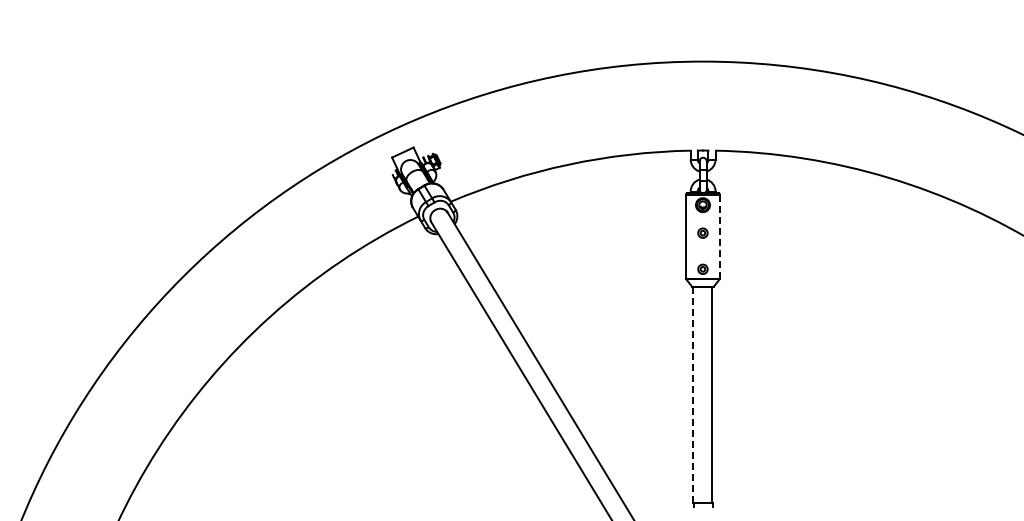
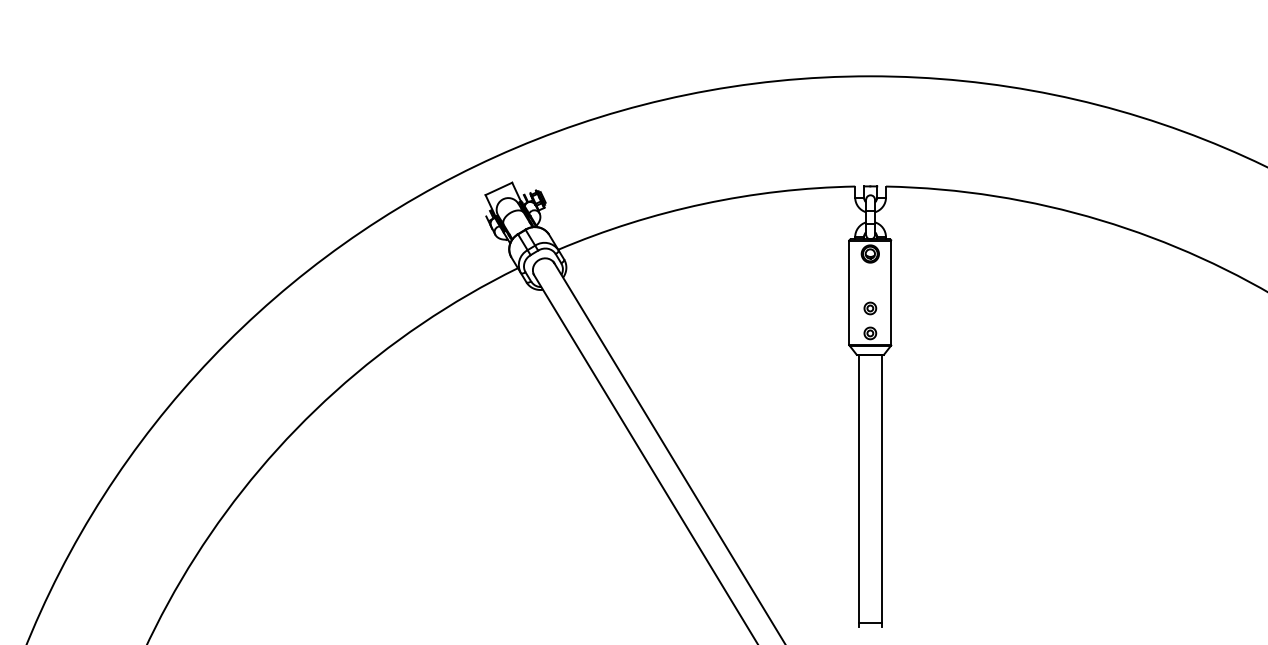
part: (702, 232) -> (869, 307), moved
line: (719, 236) -> (890, 292), dashed -> solid
line: (693, 395) -> (858, 489), dashed -> solid

